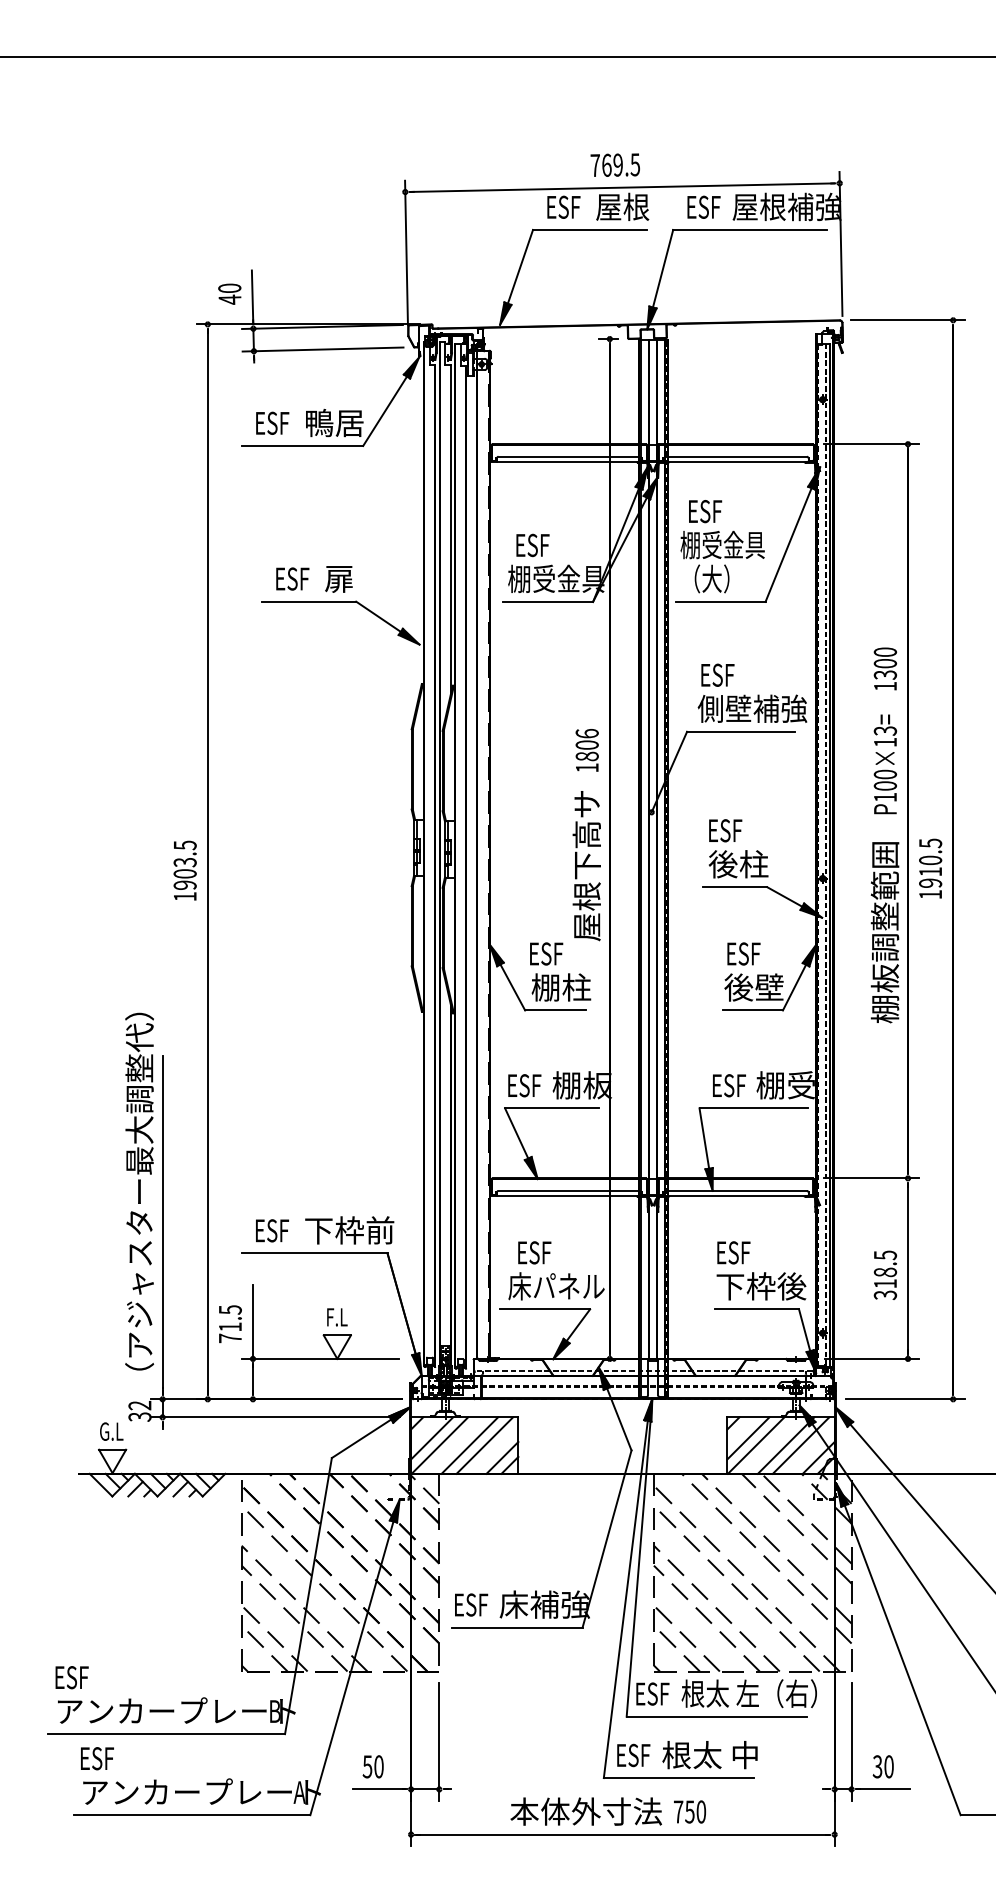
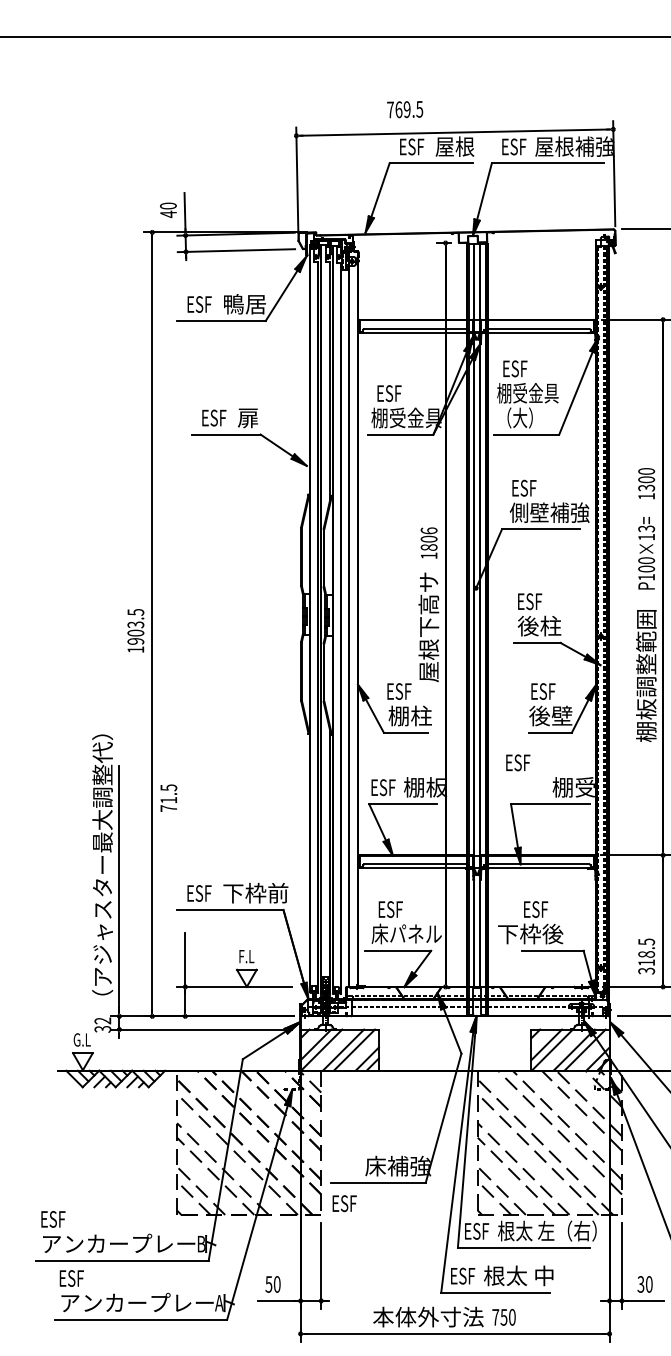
text: (614, 164) -> (404, 109), moved
text: (729, 1085) -> (518, 762), moved
text: (885, 1274) -> (646, 955), moved
text: (761, 1286) -> (530, 934), moved
text: (230, 1324) -> (168, 798), moved
text: (471, 1604) -> (344, 1203), moved

